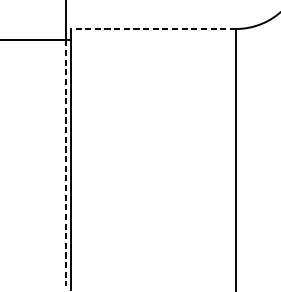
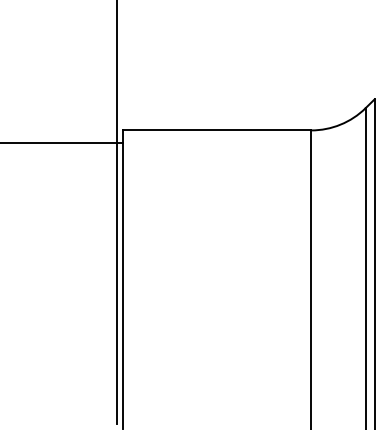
line: (152, 29) -> (216, 130), dashed -> solid
line: (66, 163) -> (117, 283), dashed -> solid

